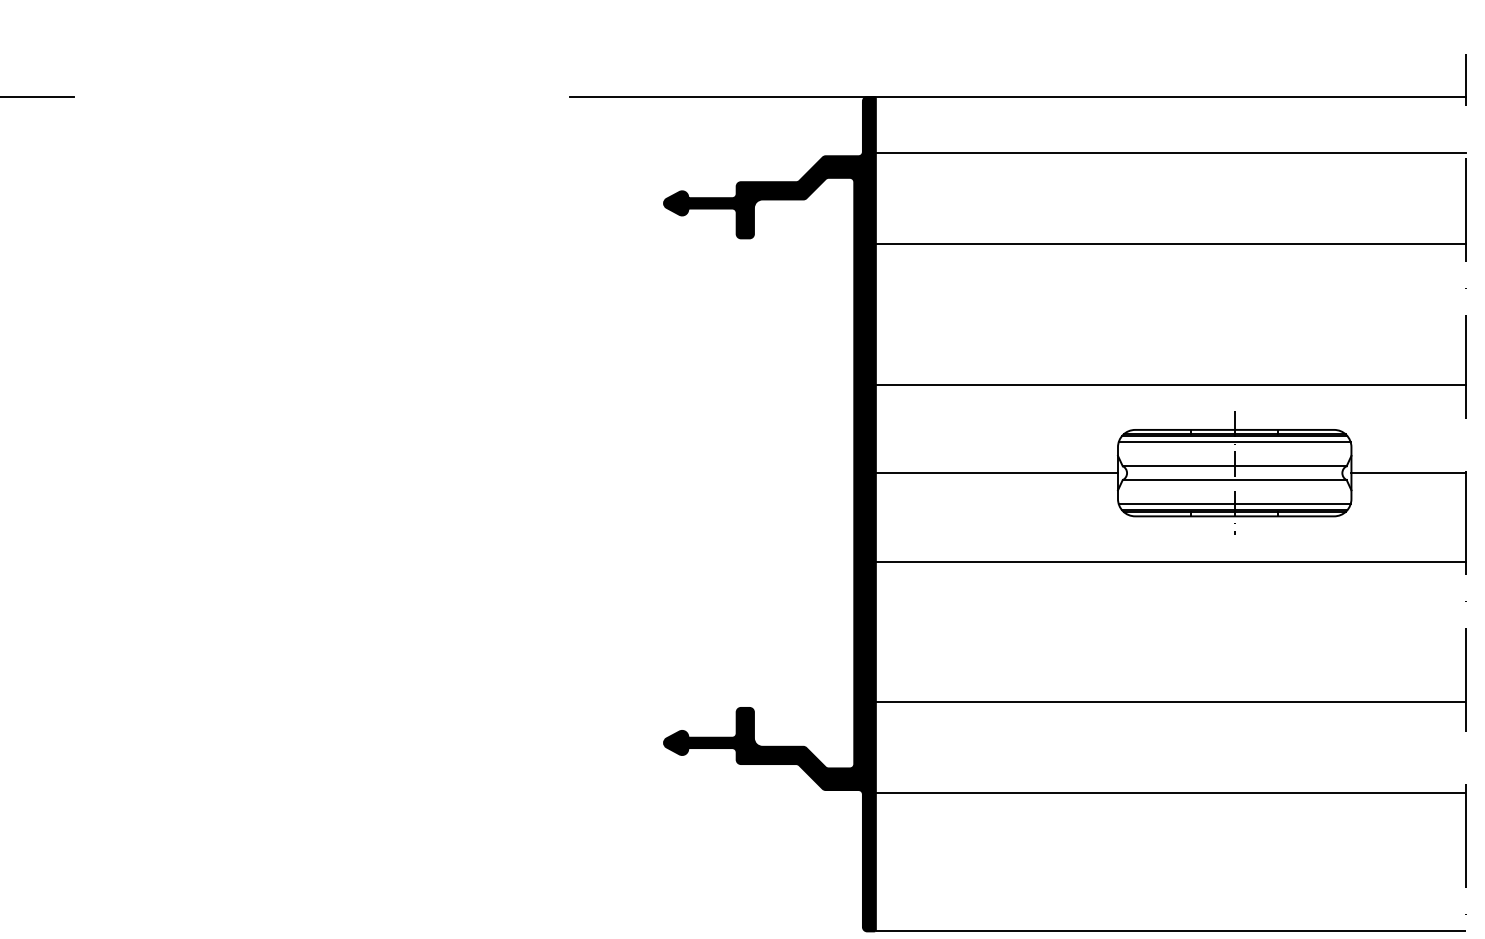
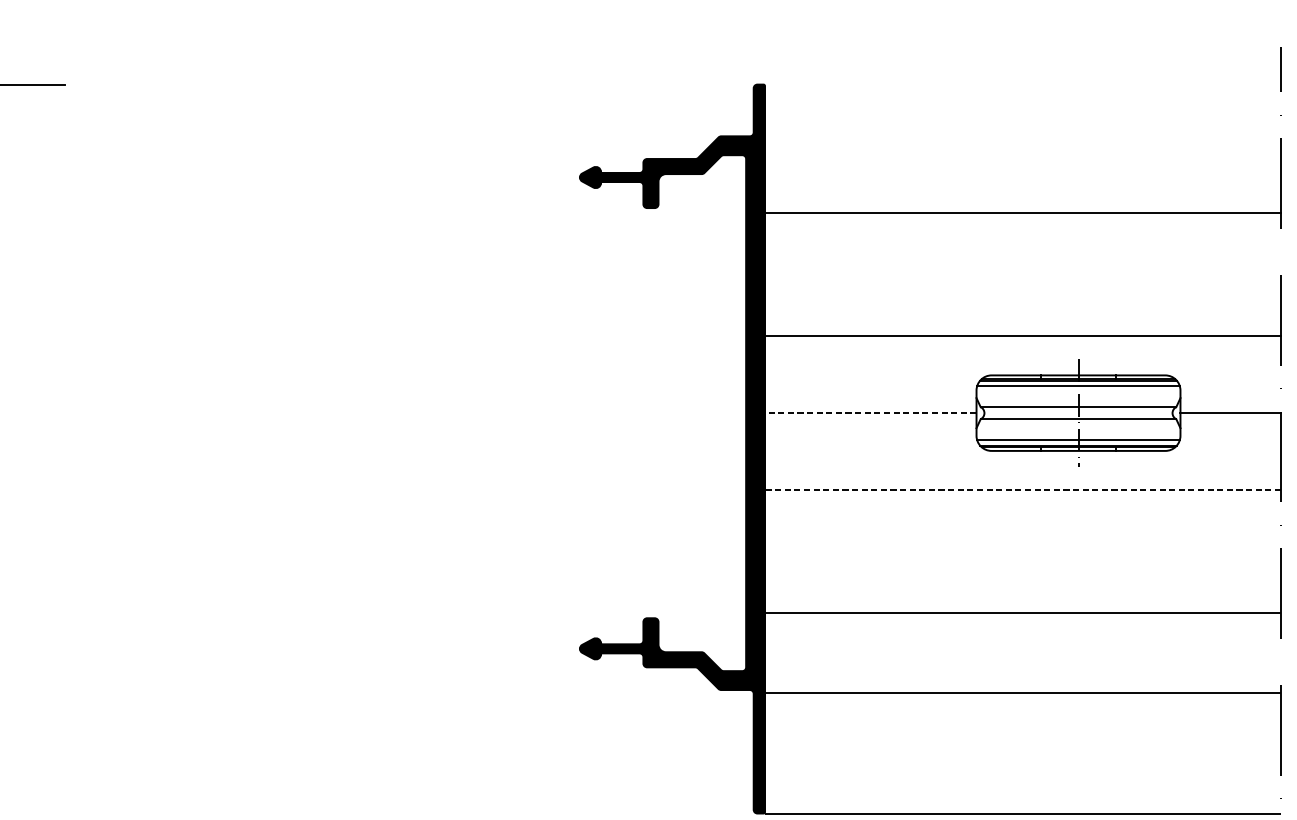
line: (1017, 97) -> (888, 85), removed
line: (1170, 153) -> (1022, 133), removed
line: (996, 473) -> (870, 413), solid -> dashed
line: (1170, 561) -> (1022, 490), solid -> dashed

